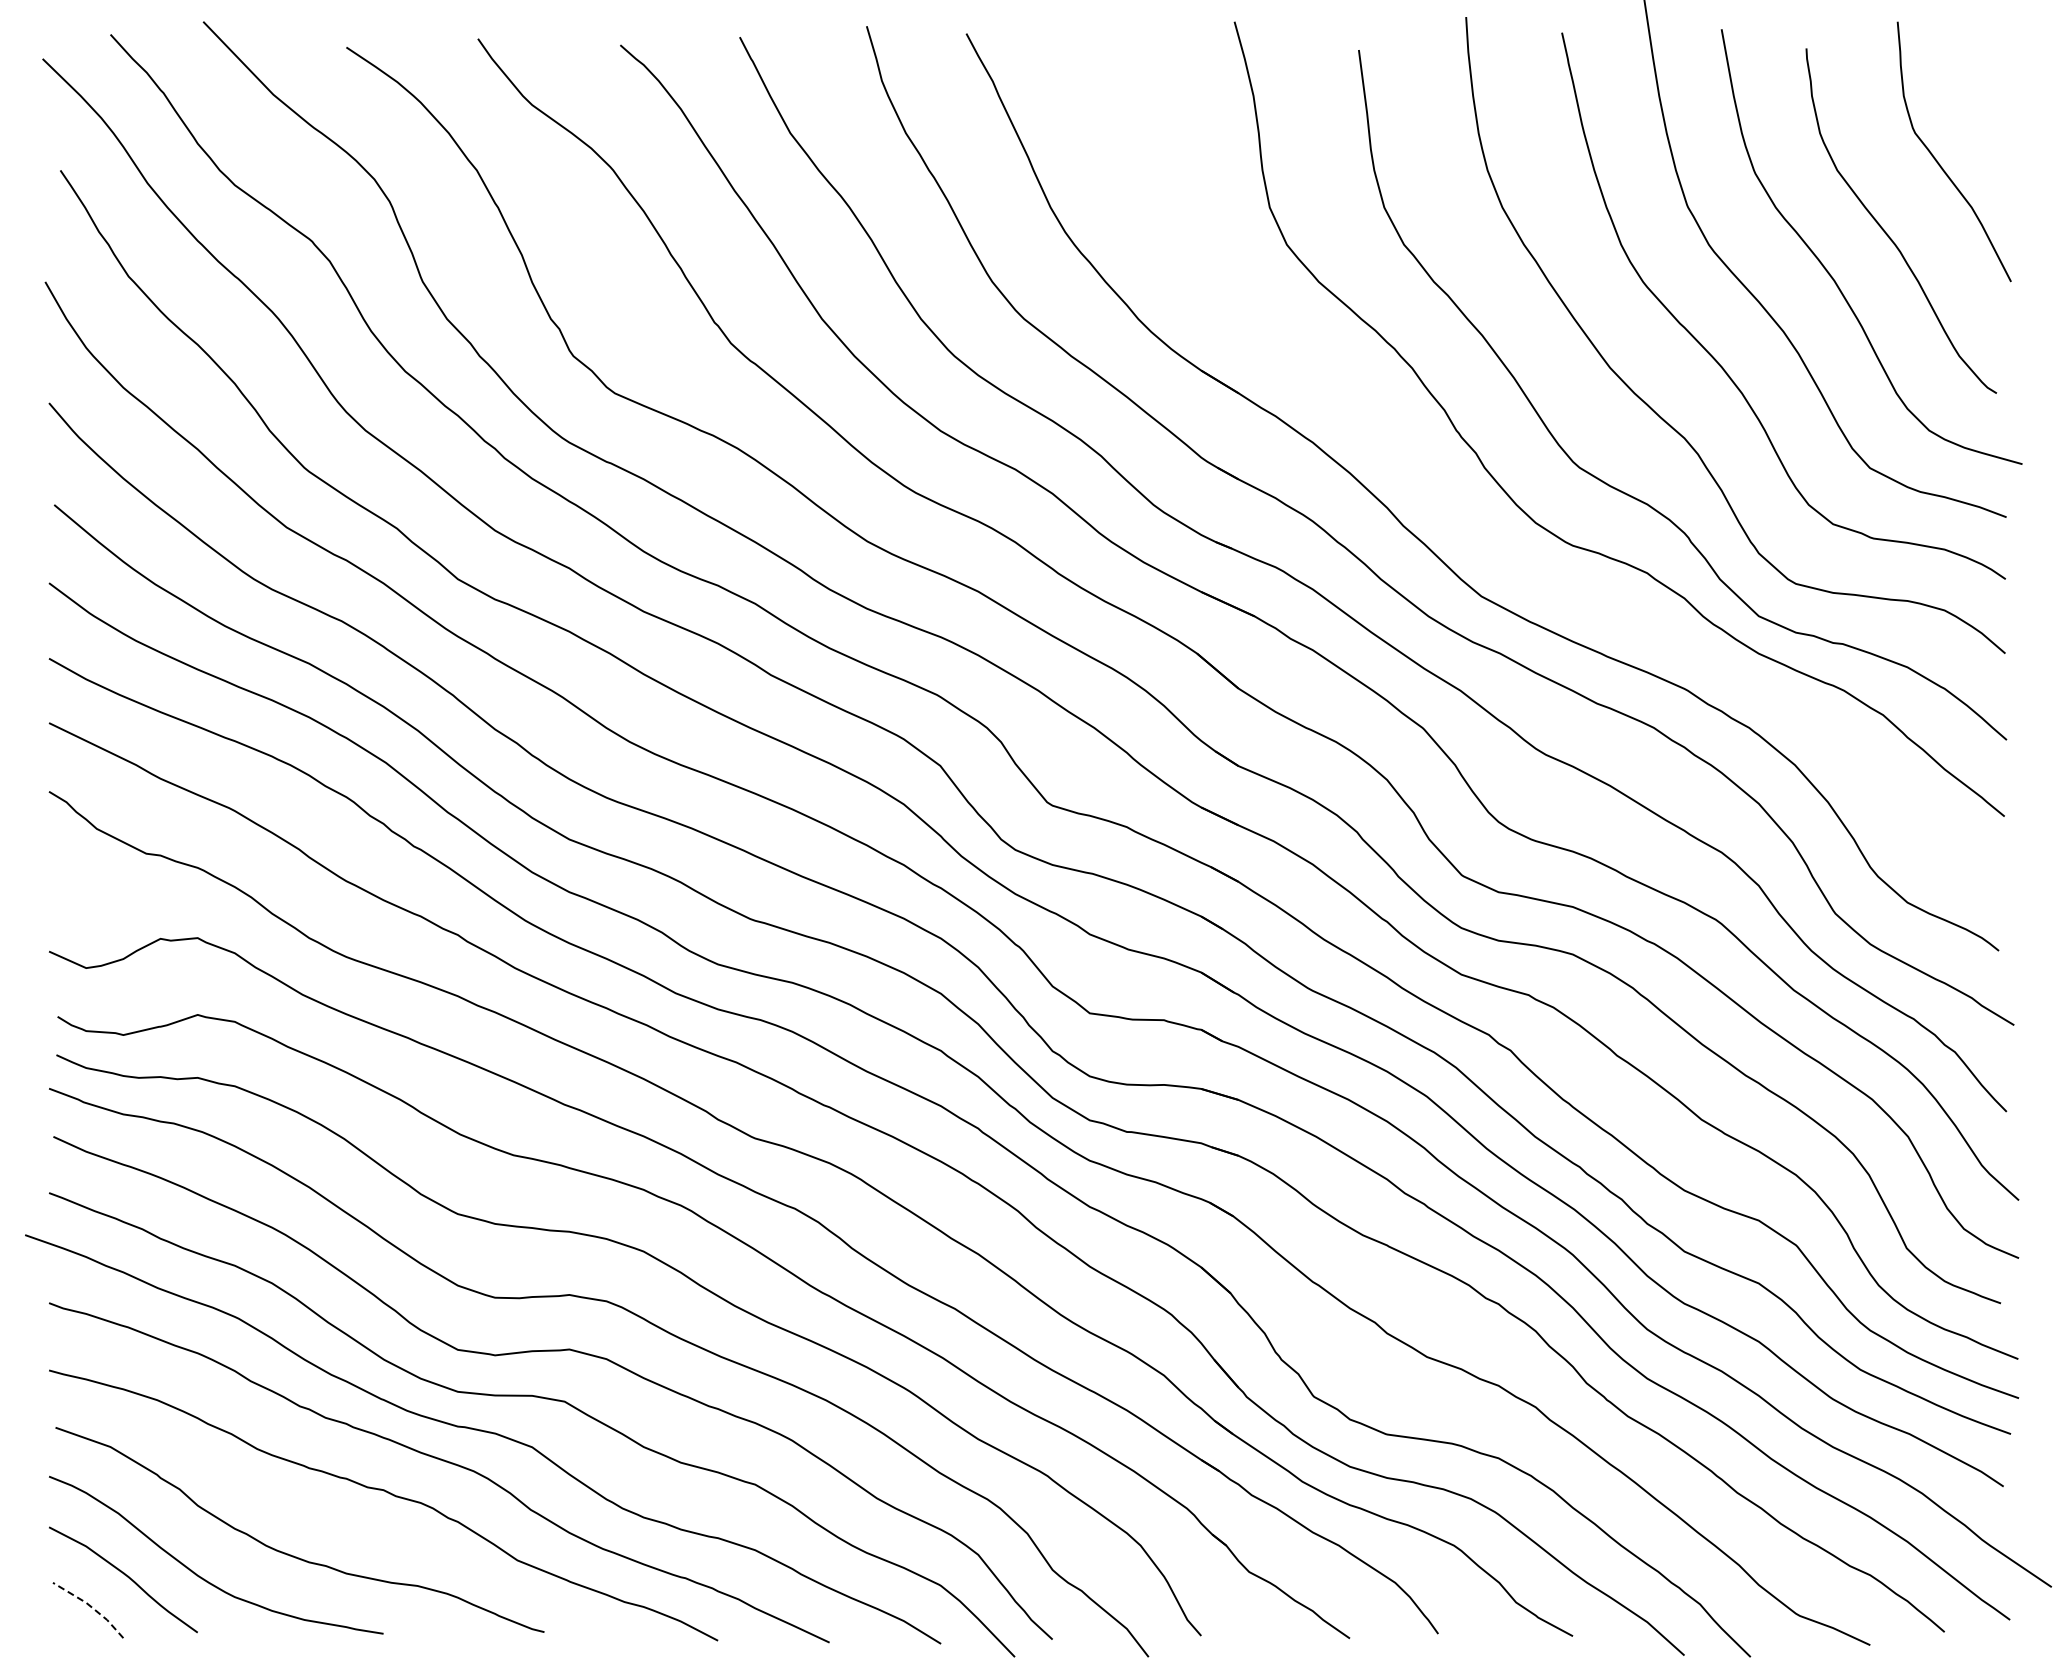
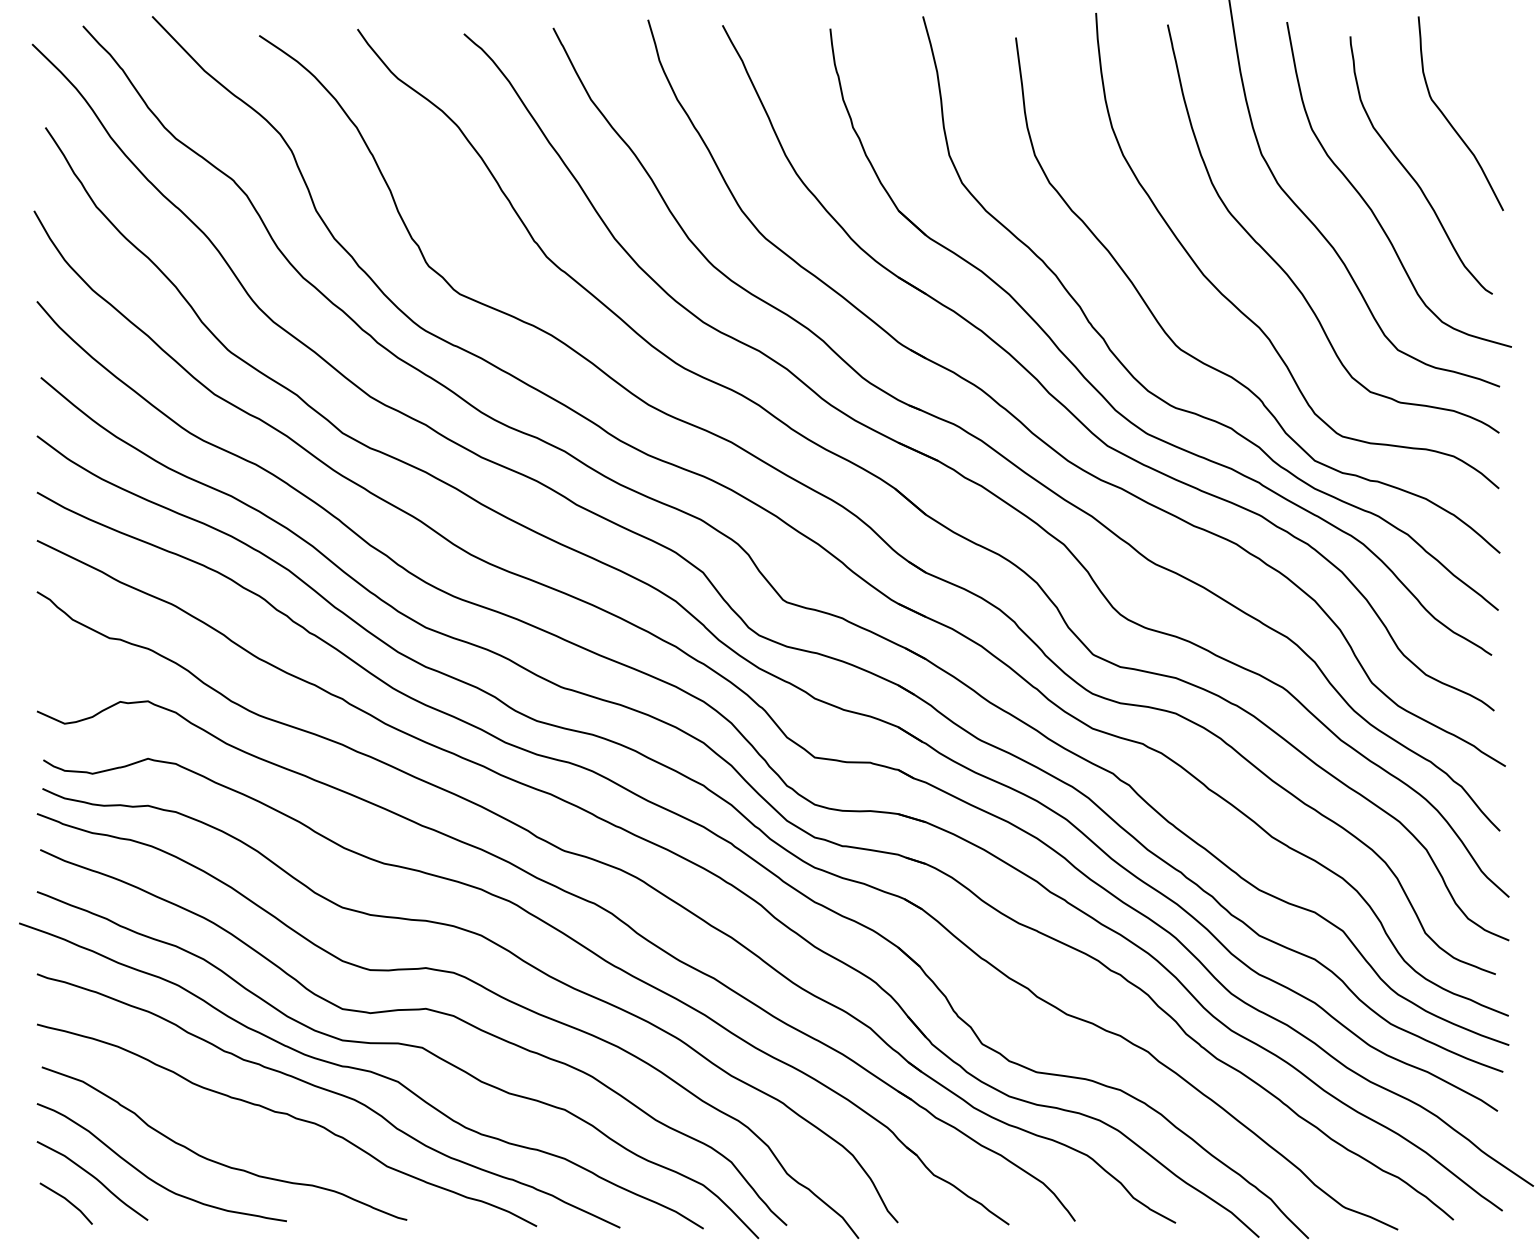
part: (1474, 527) -> (1102, 394), added
line: (91, 1607) -> (68, 1201), dashed -> solid

